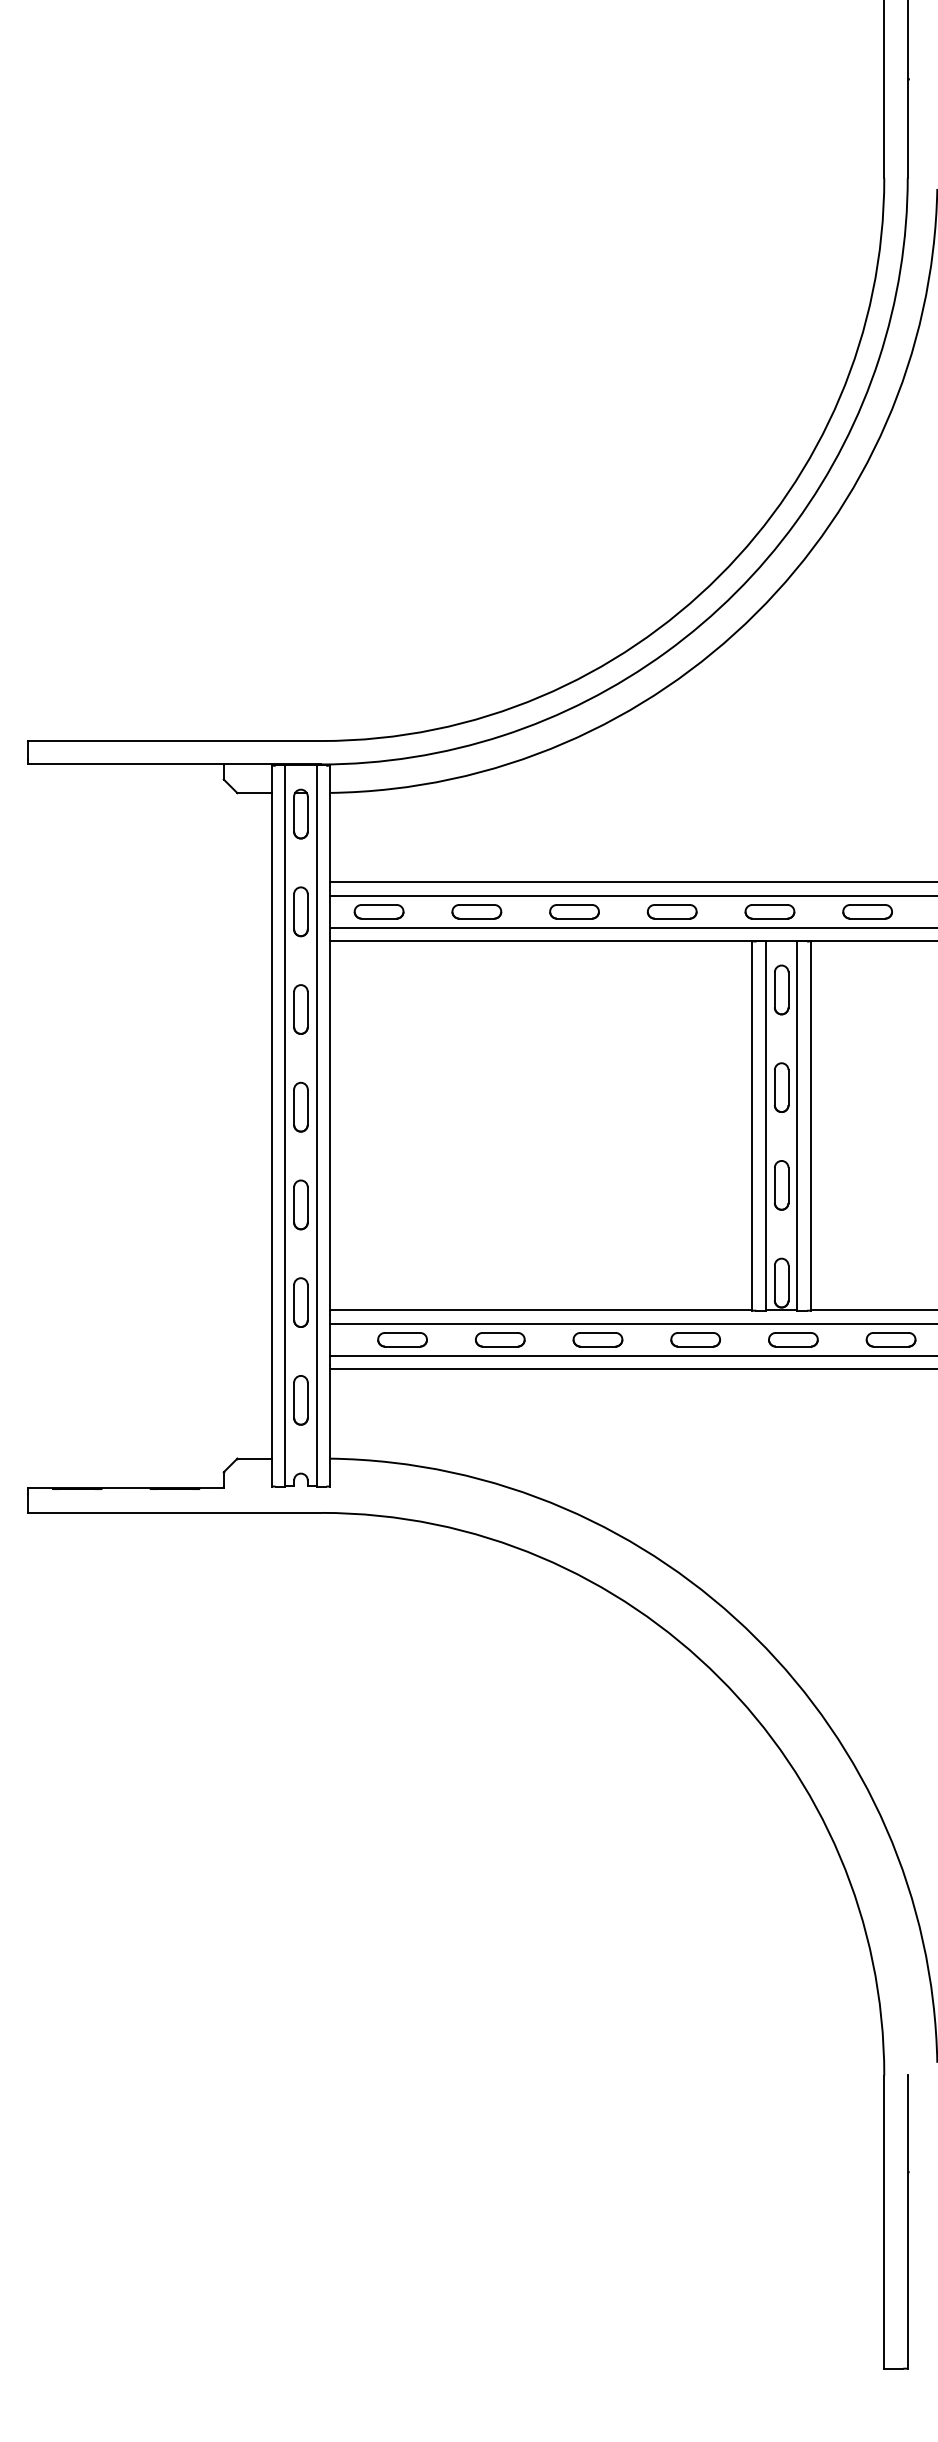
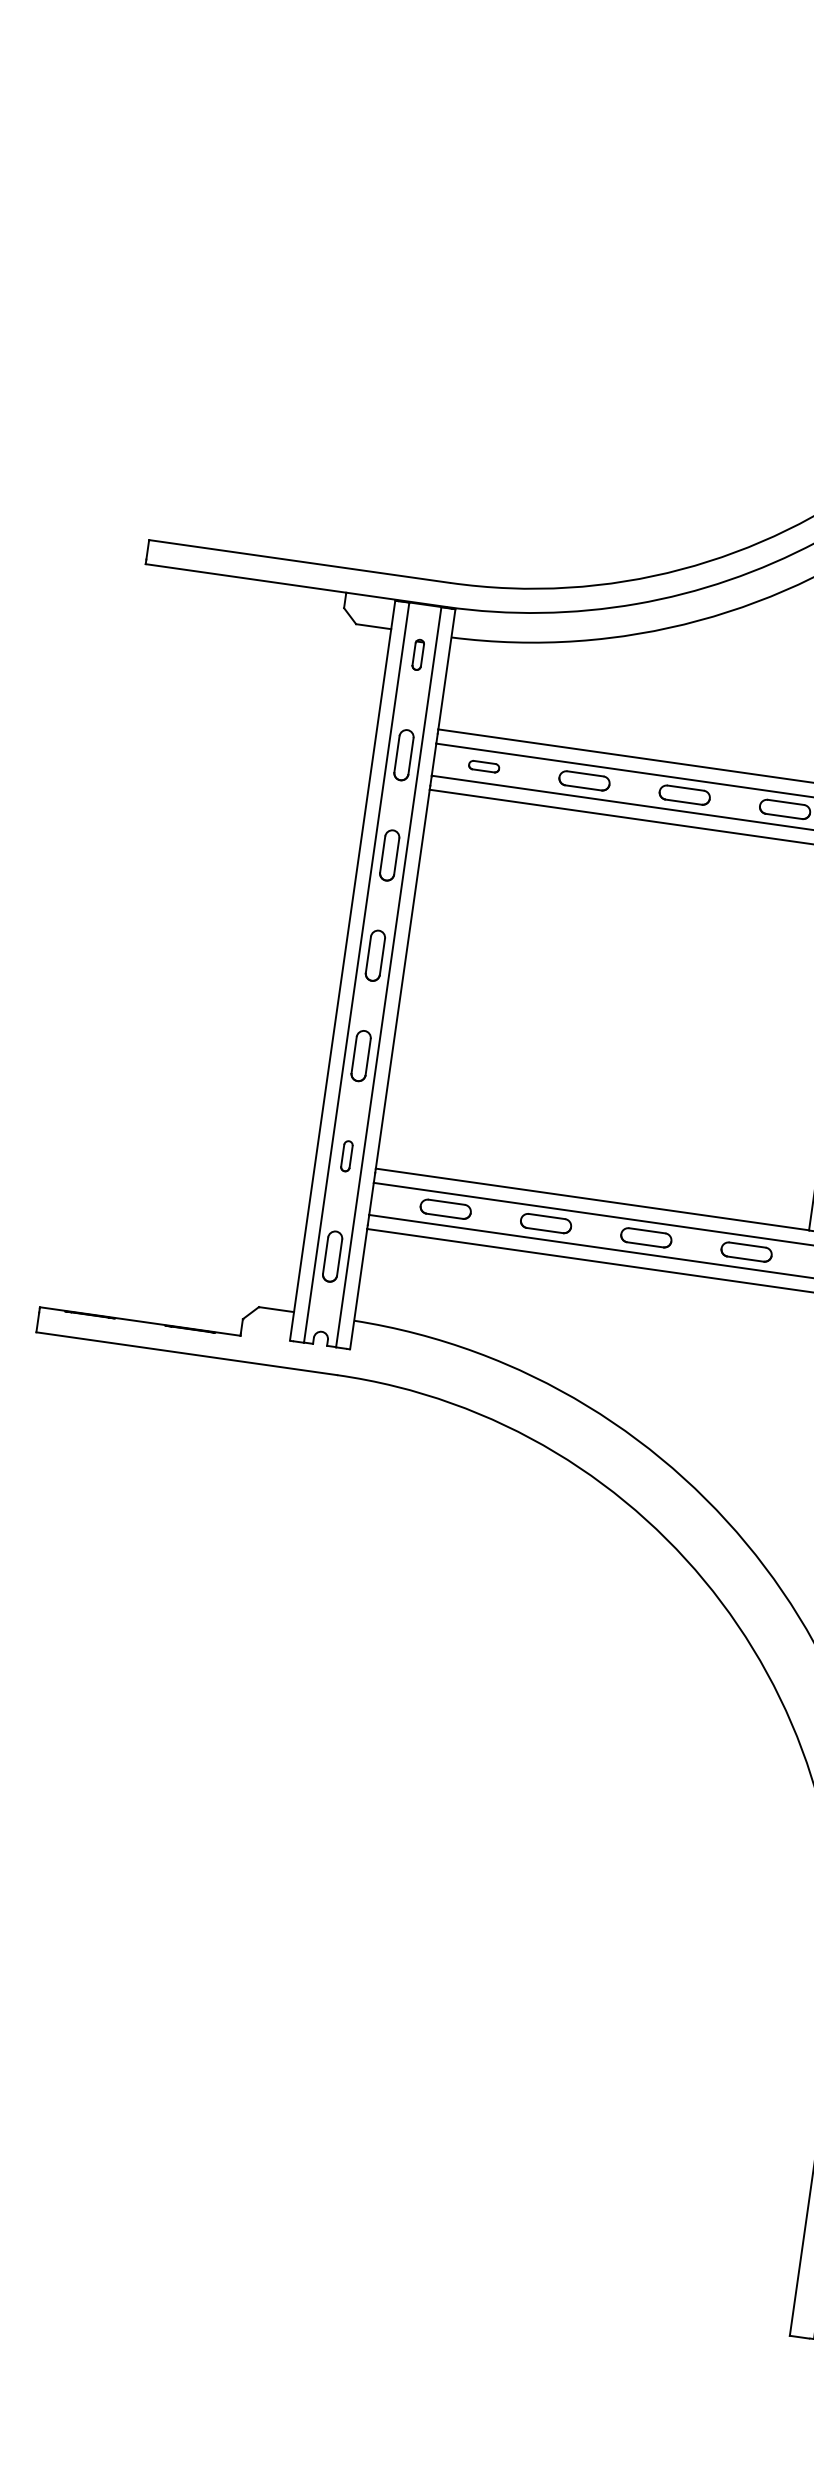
part: (300, 813) -> (417, 654), size x0.6
part: (378, 911) -> (483, 766), size x0.6
part: (300, 1302) -> (346, 1156), size x0.6

